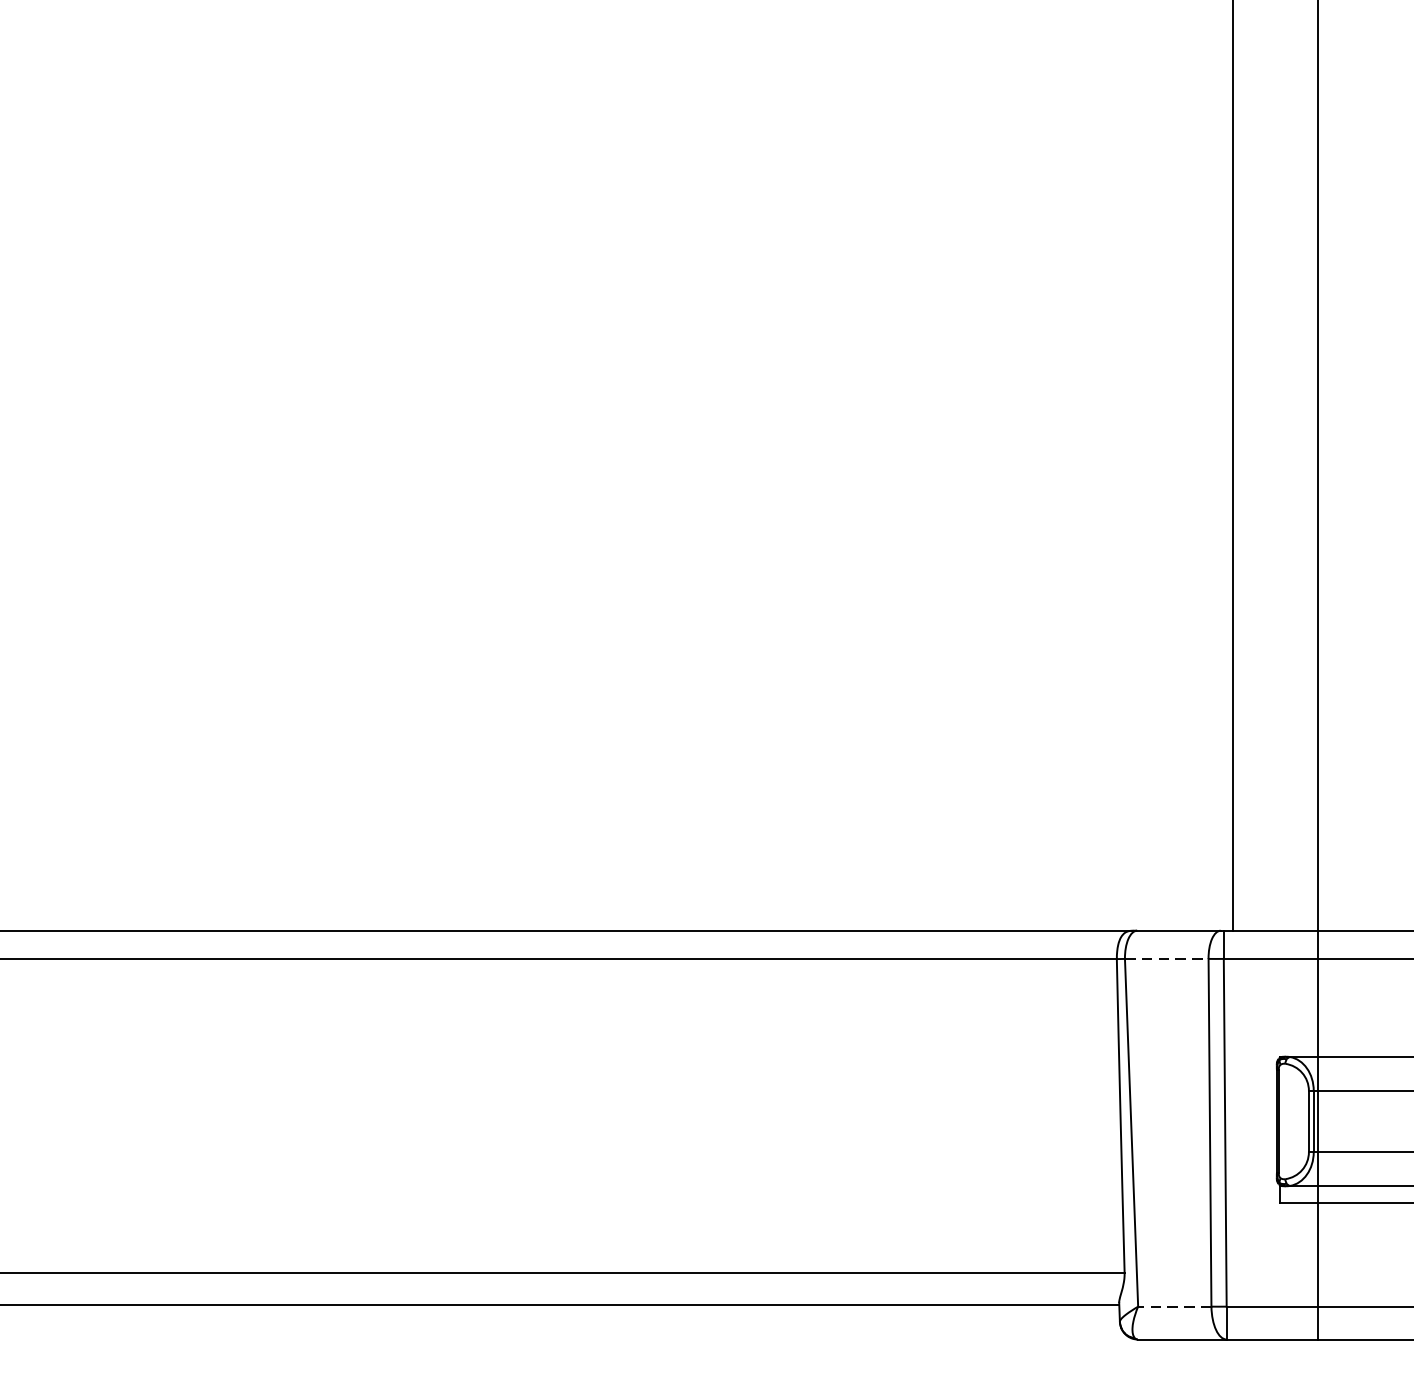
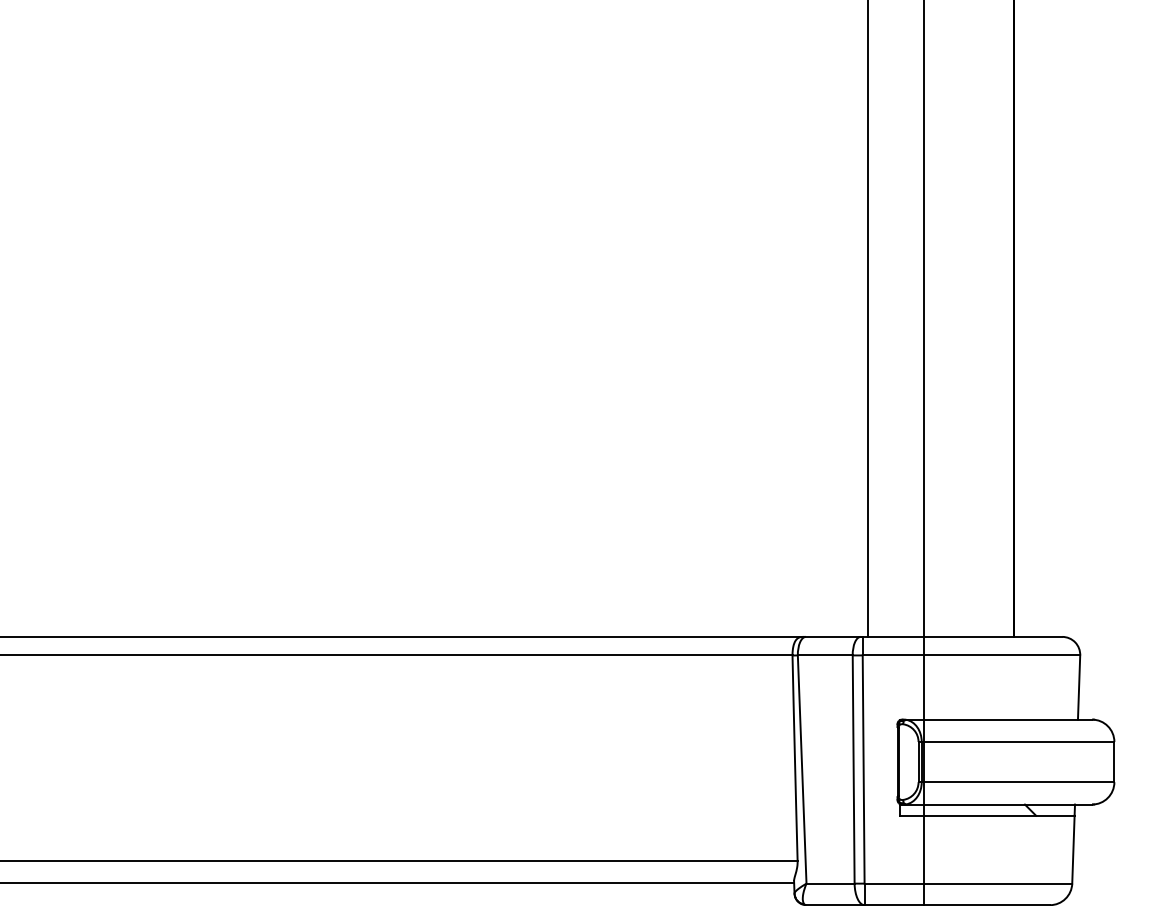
line: (1167, 959) -> (825, 655), dashed -> solid
line: (1174, 1306) -> (830, 883), dashed -> solid

